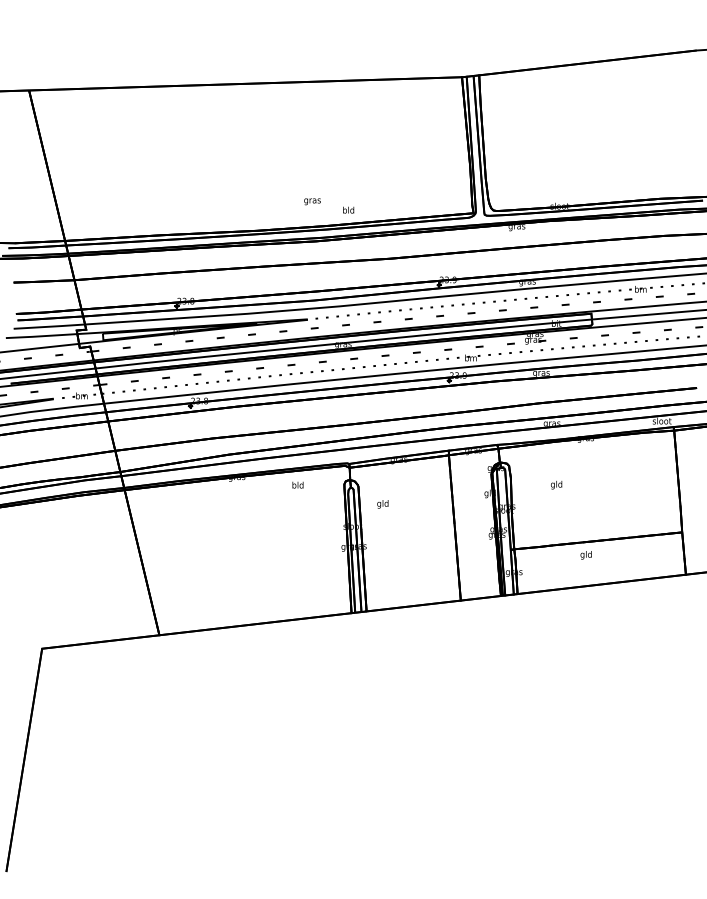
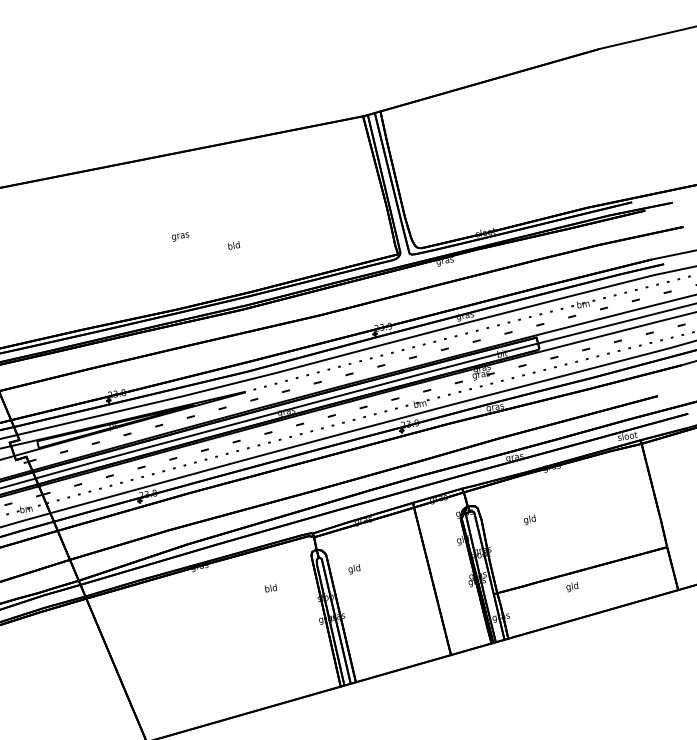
text: (312, 201) -> (180, 236), moved
text: (348, 209) -> (233, 244), moved
text: (297, 484) -> (270, 587), moved

